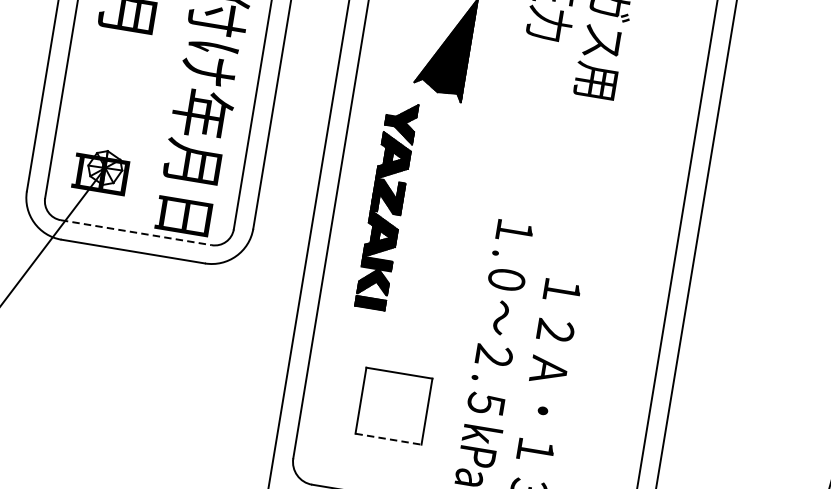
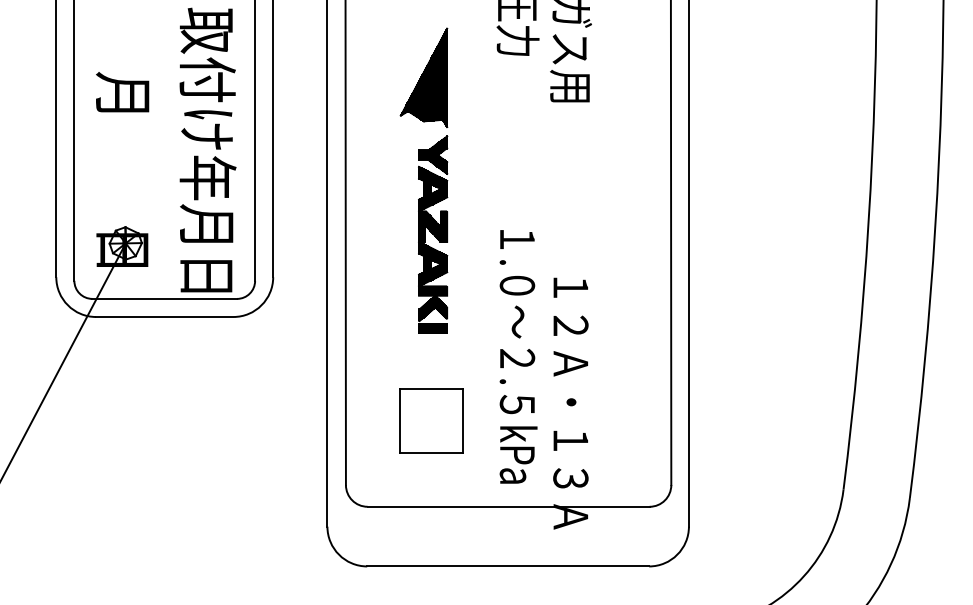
part: (387, 205) -> (433, 234), moved
line: (137, 232) -> (165, 298), dashed -> solid
line: (388, 439) -> (431, 452), dashed -> solid

